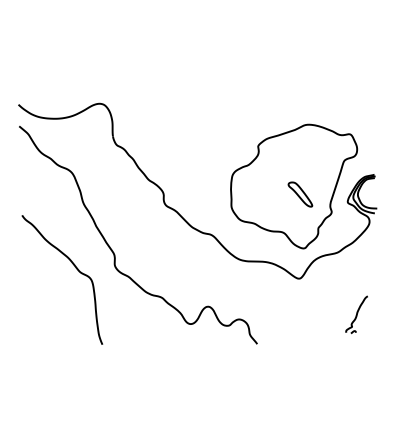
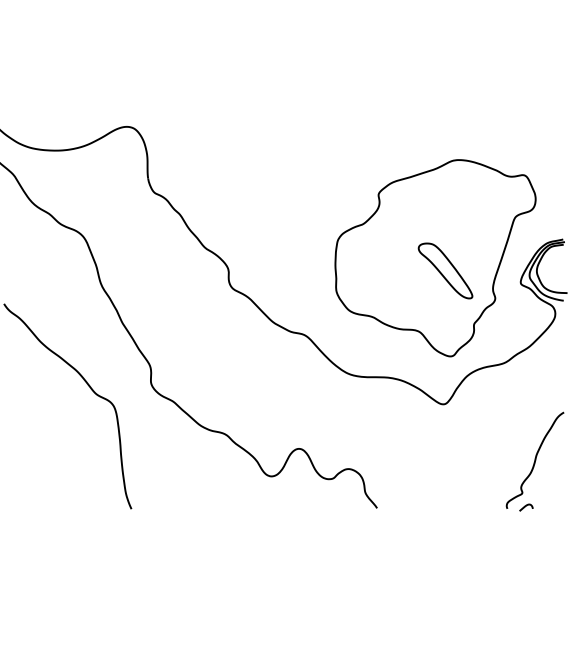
part: (300, 194) -> (445, 270), size x1.43
part: (356, 314) -> (534, 461), size x1.67

